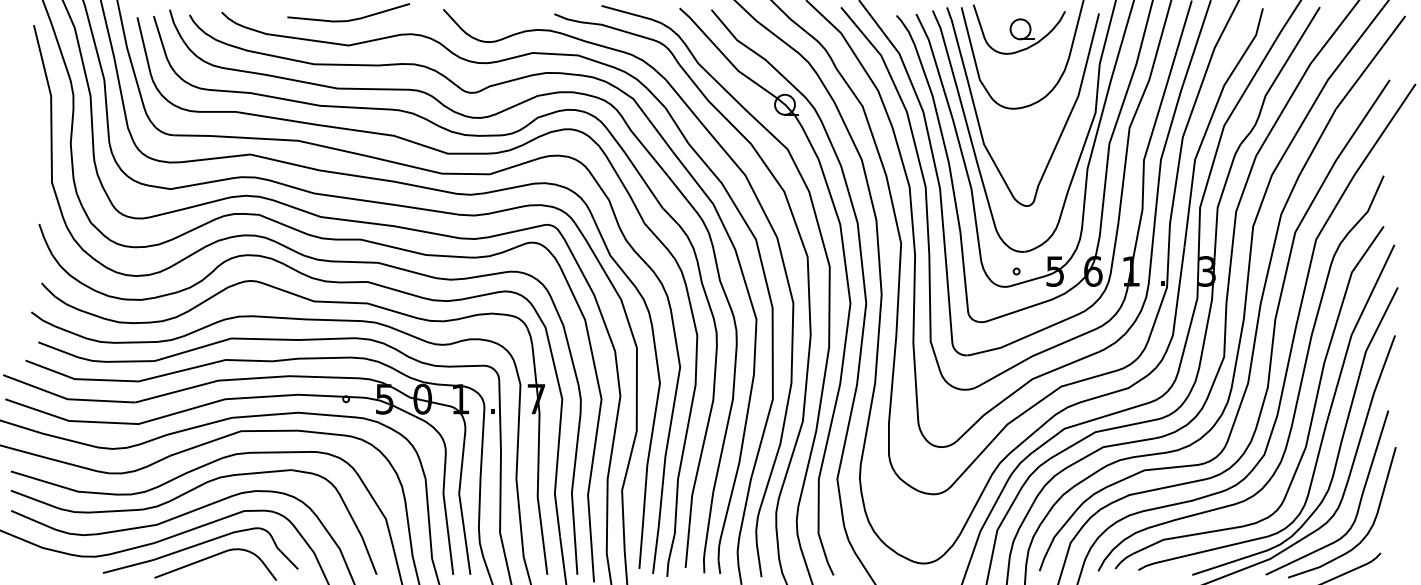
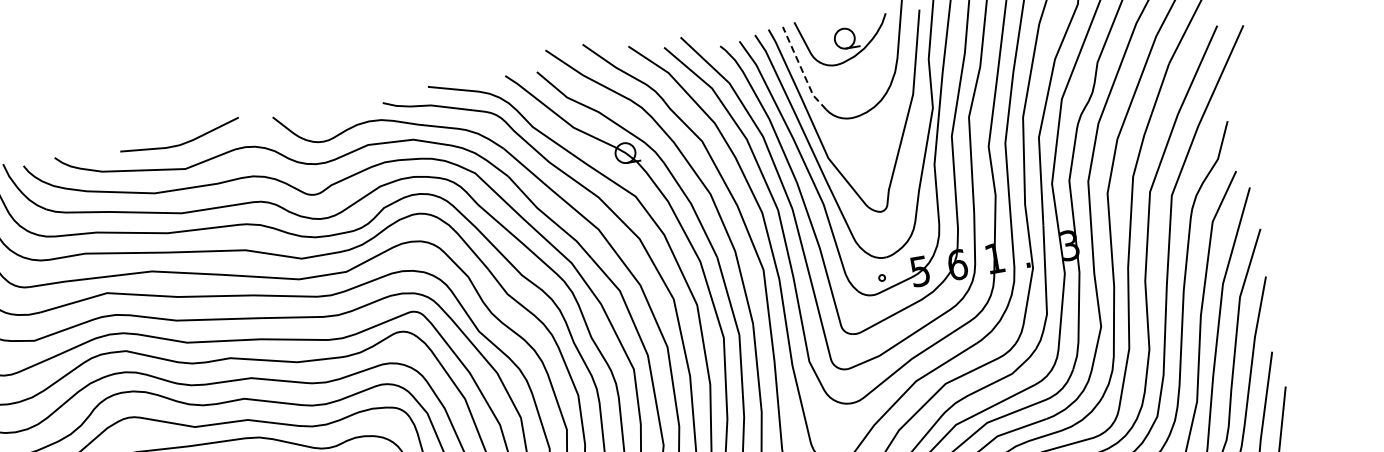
line: (973, 53) -> (802, 70), solid -> dashed

